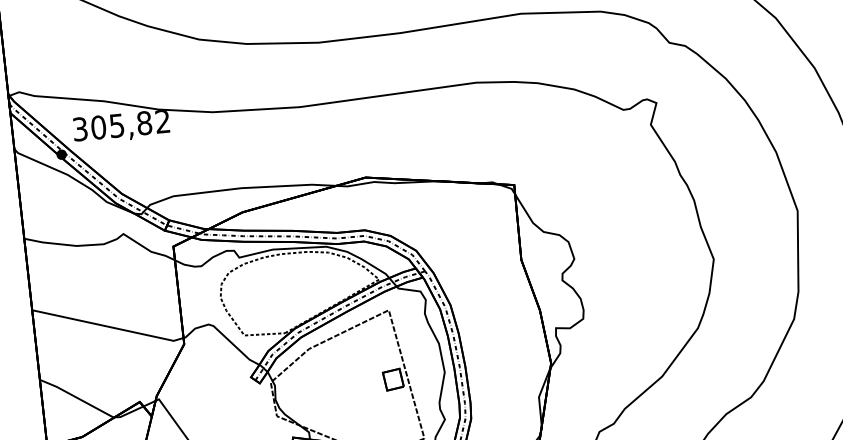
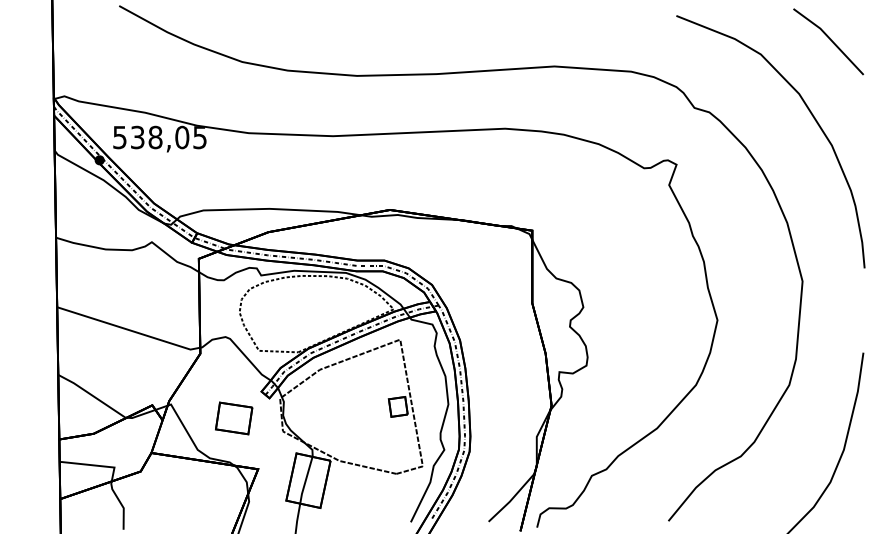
text: (121, 125) -> (159, 137), 305,82 -> 538,05
part: (225, 407) -> (234, 418), added

